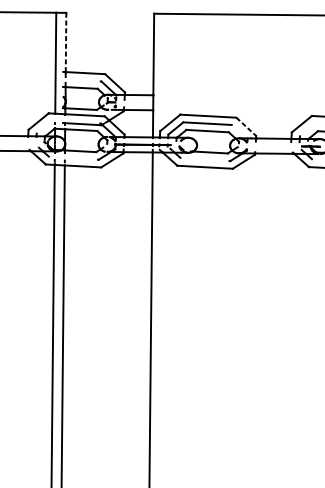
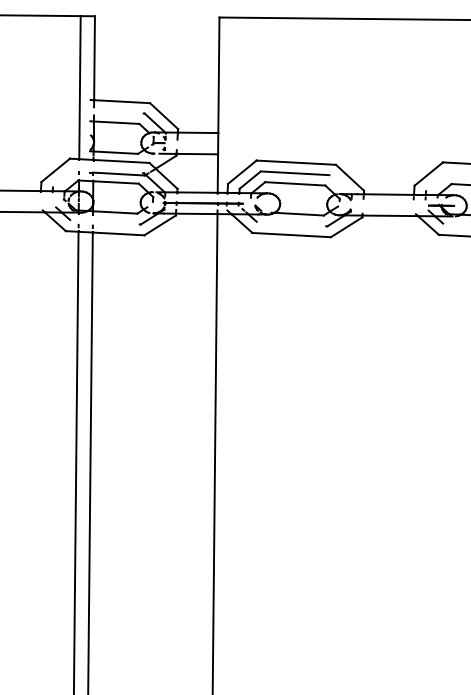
line: (66, 42) -> (94, 58), dashed -> solid
line: (246, 127) -> (350, 178), dashed -> solid

